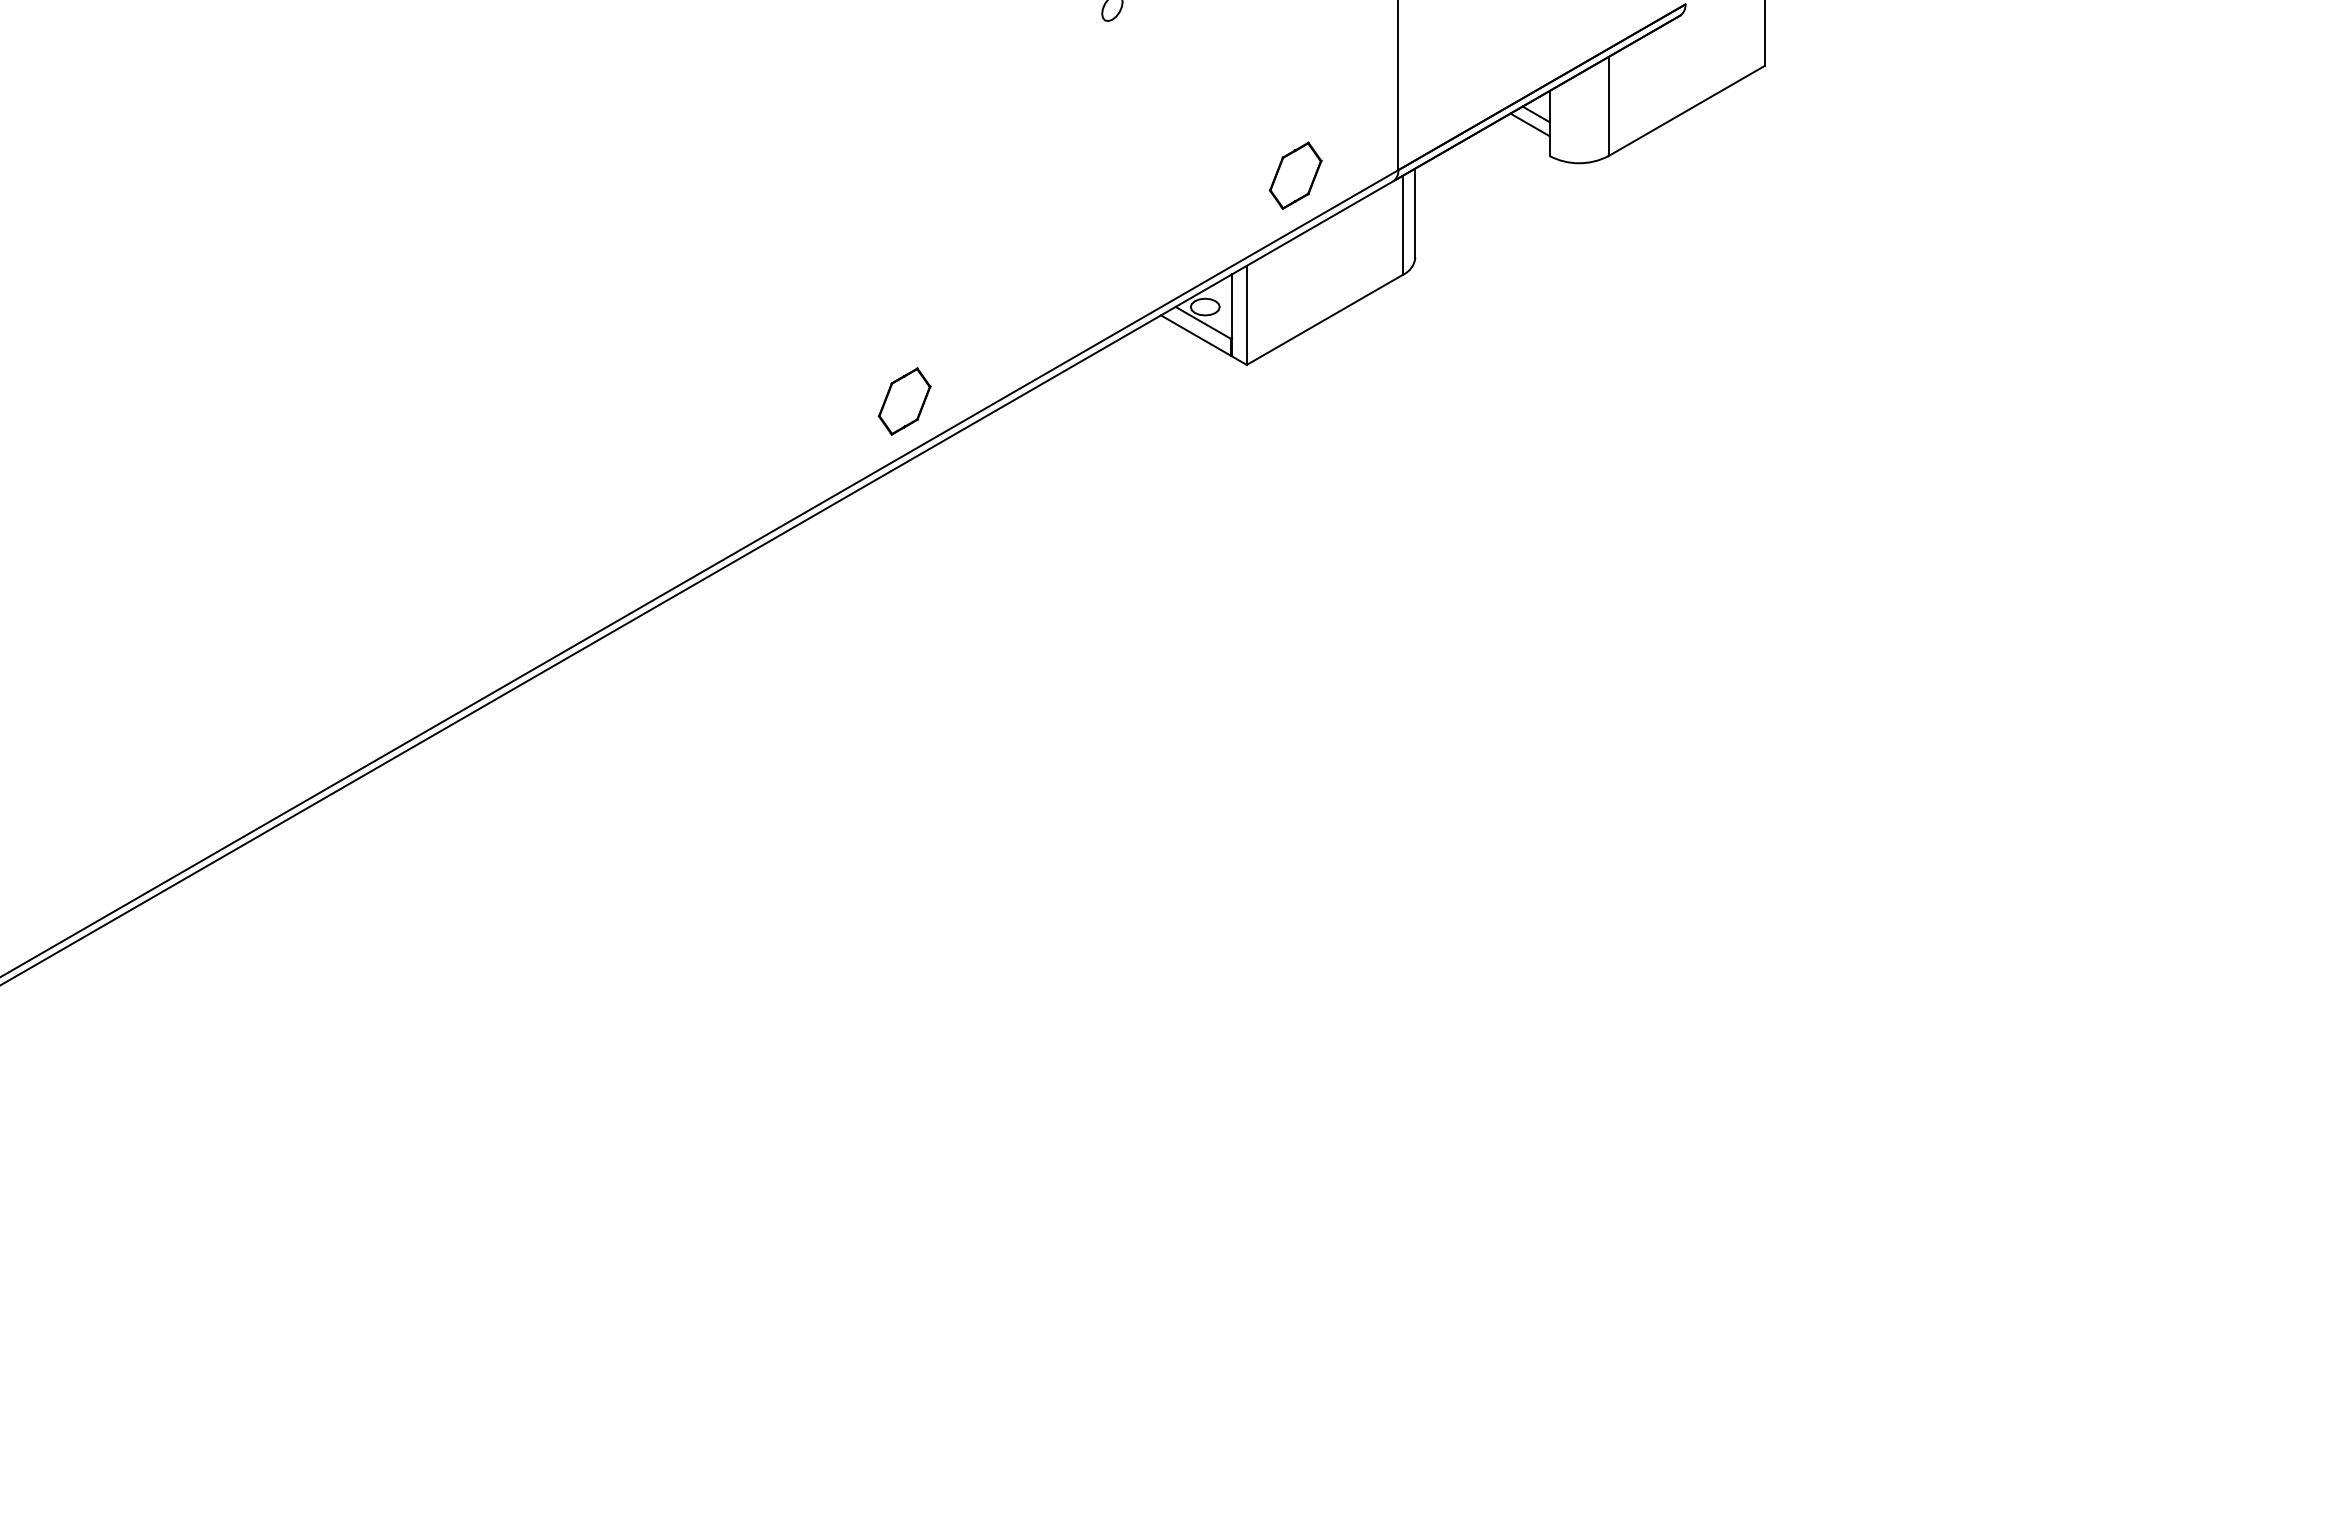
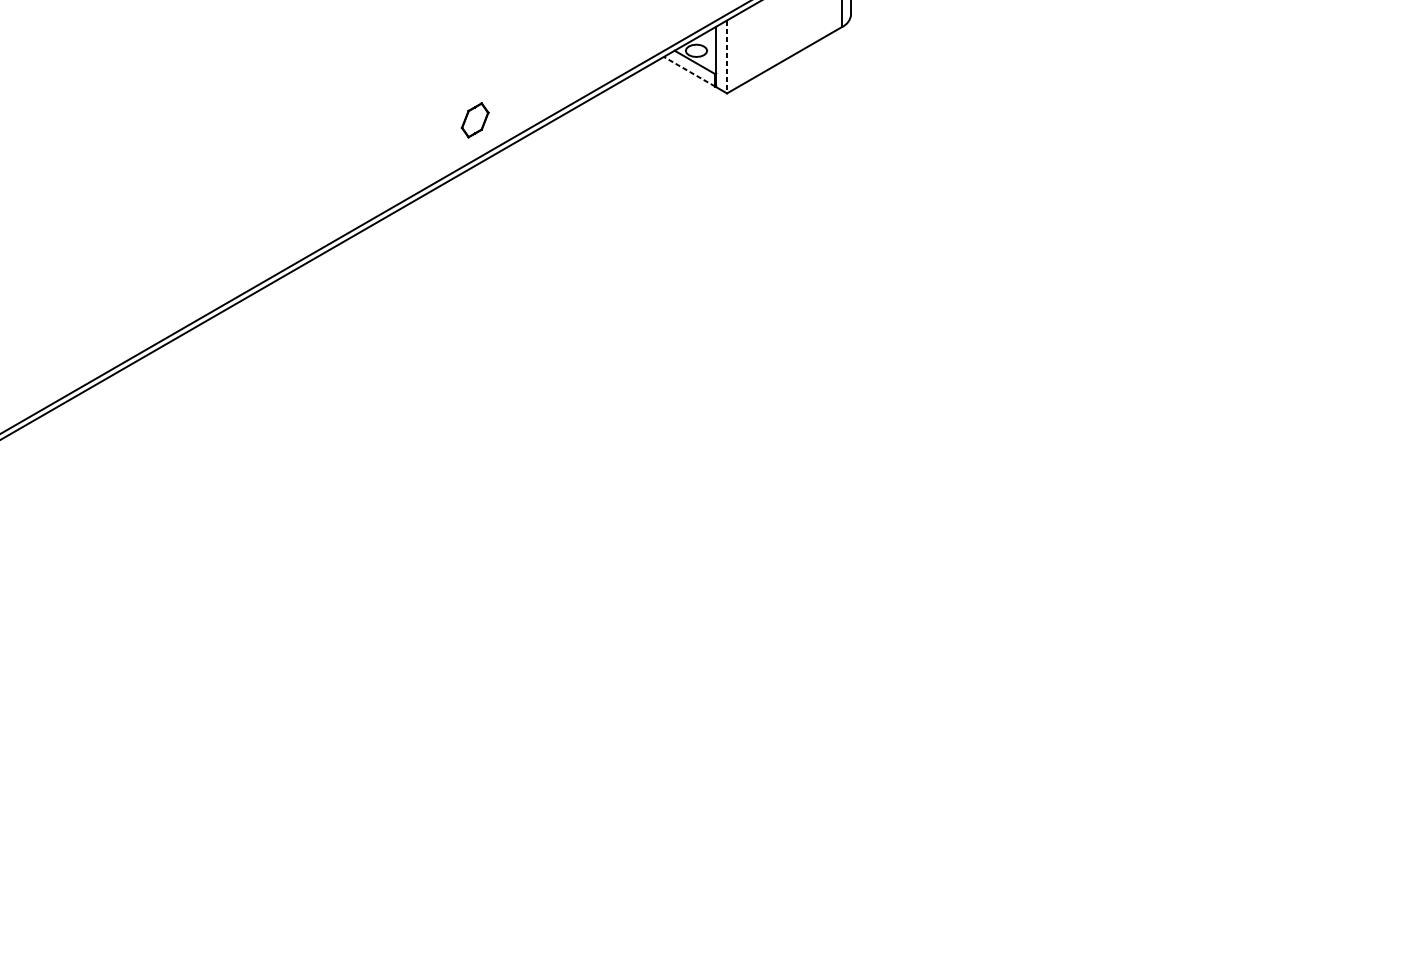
line: (1246, 315) -> (726, 57), solid -> dashed
line: (1195, 335) -> (689, 71), solid -> dashed
part: (904, 401) -> (475, 120), size x0.7

